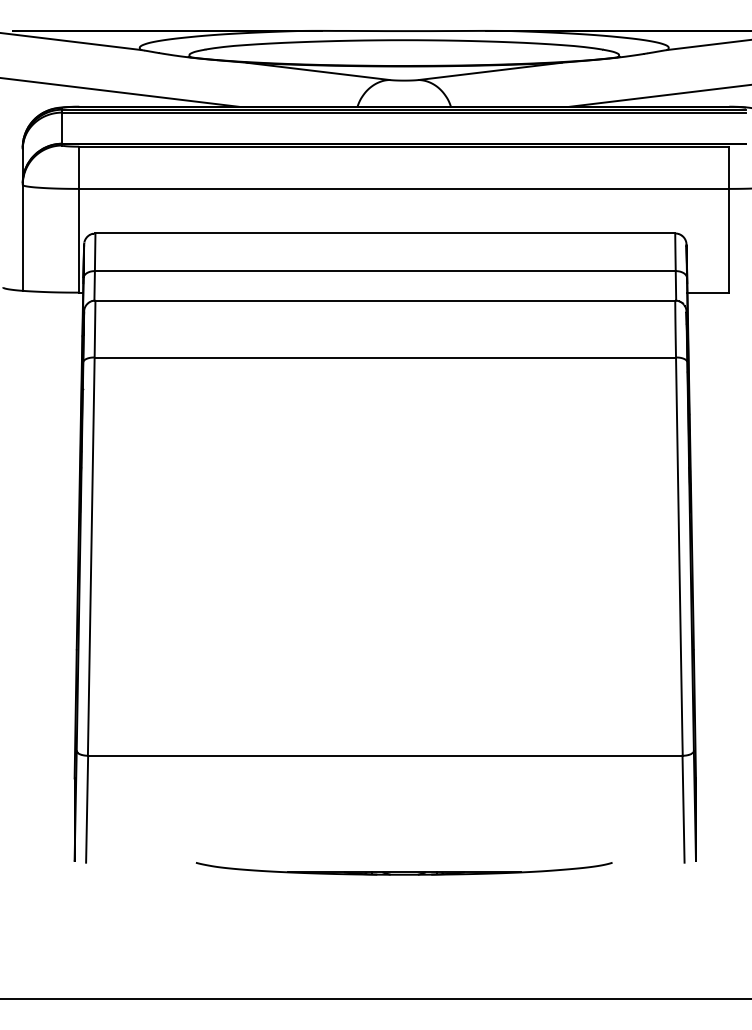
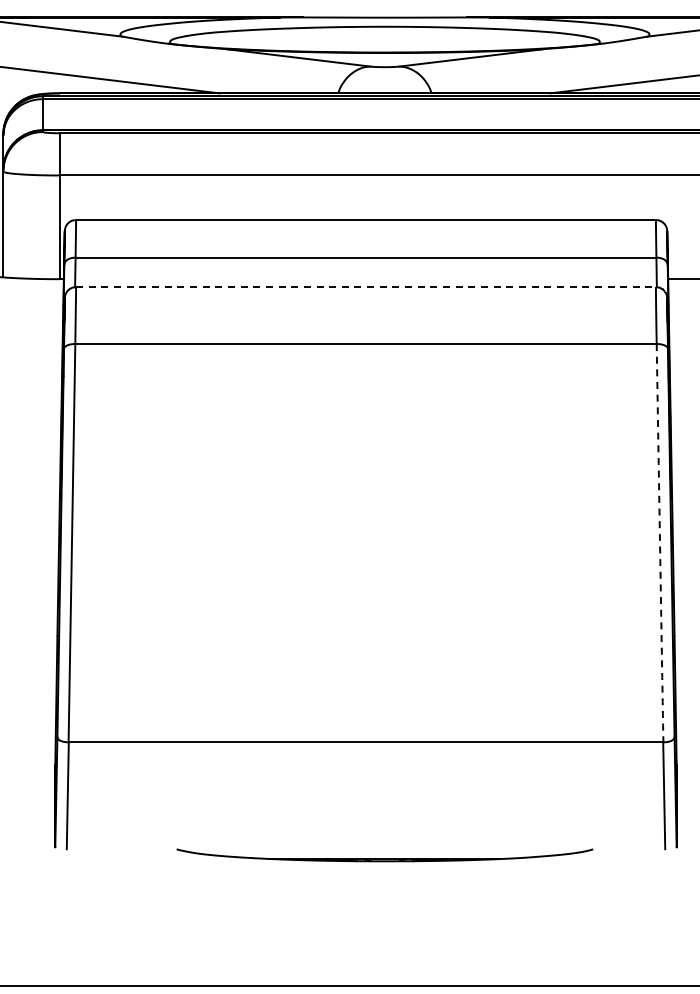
line: (385, 300) -> (366, 287), solid -> dashed
line: (679, 557) -> (660, 544), solid -> dashed

